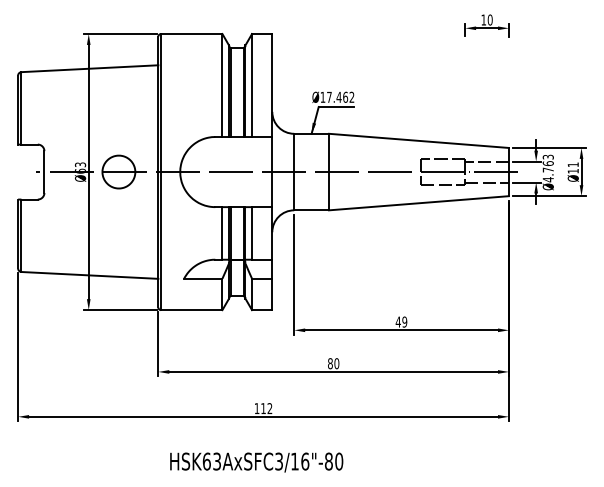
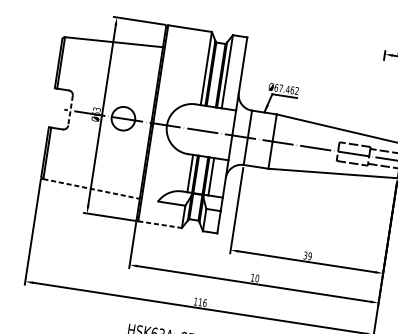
text: (322, 96) -> (276, 87), 17.462 -> 67.462
line: (44, 172) -> (70, 110), solid -> dashed
line: (89, 275) -> (91, 188), solid -> dashed
line: (191, 310) -> (159, 224), solid -> dashed
text: (397, 321) -> (304, 255), 49 -> 39
text: (330, 363) -> (252, 277), 80 -> 10
text: (269, 408) -> (204, 302), 112 -> 116

